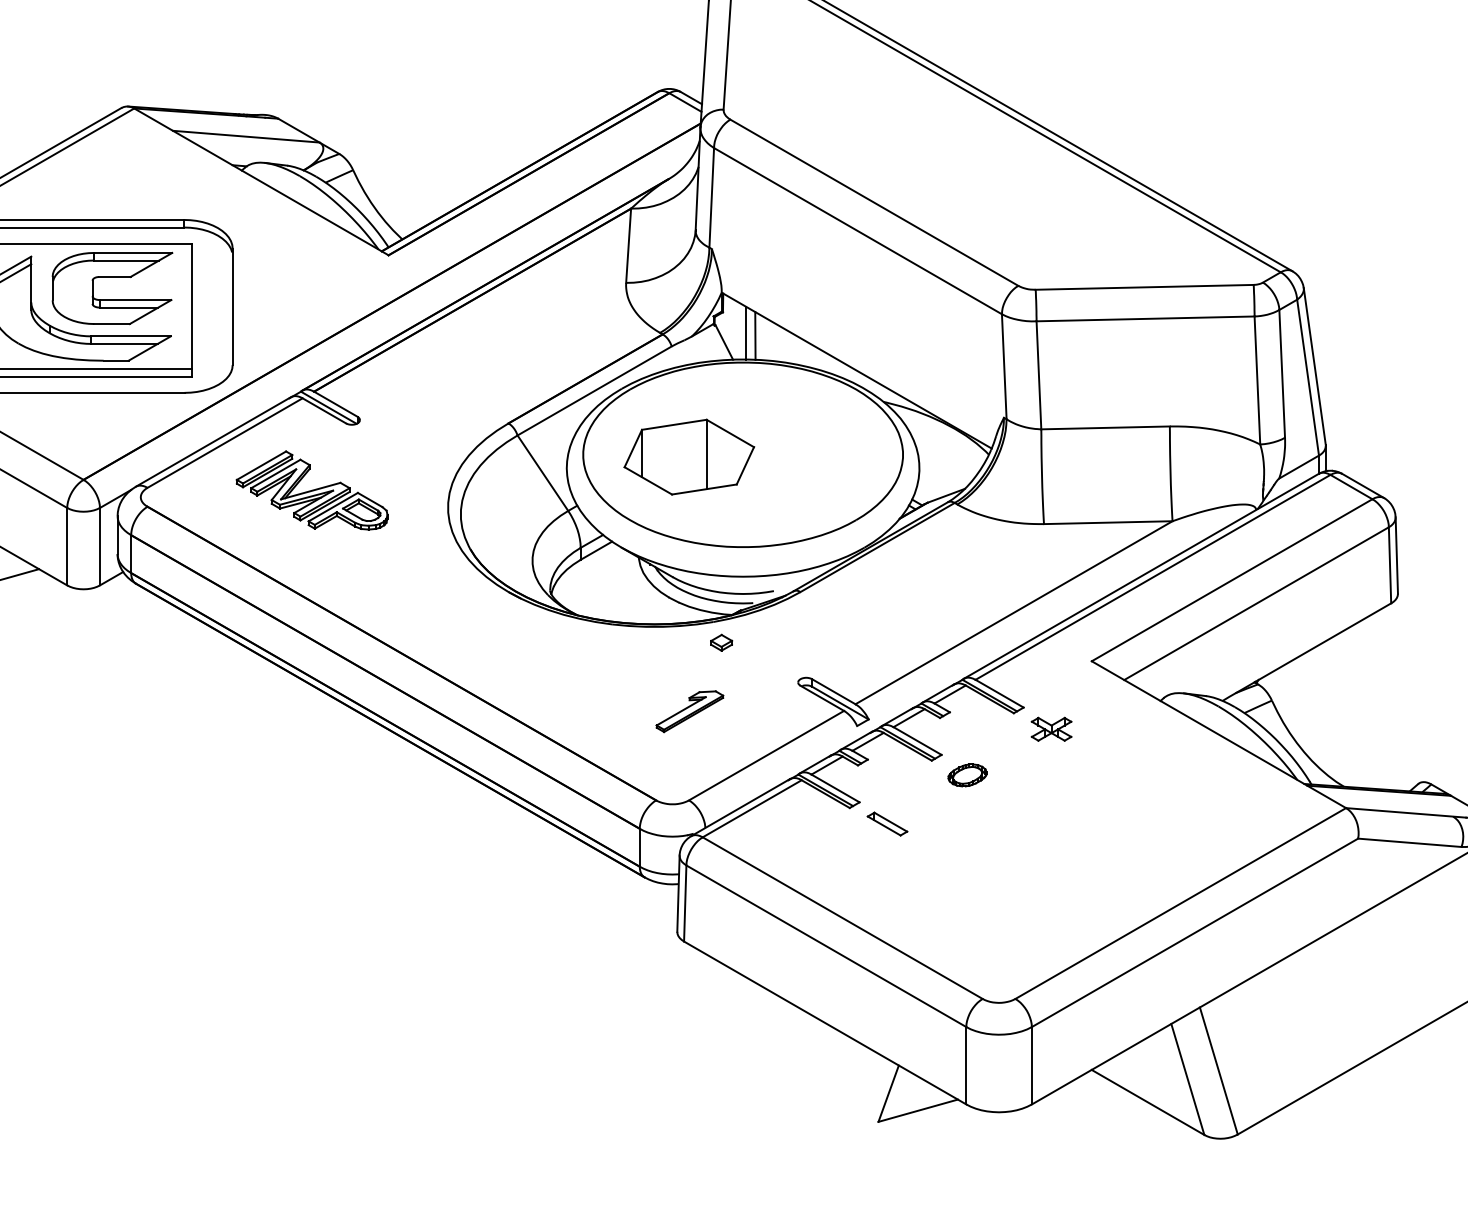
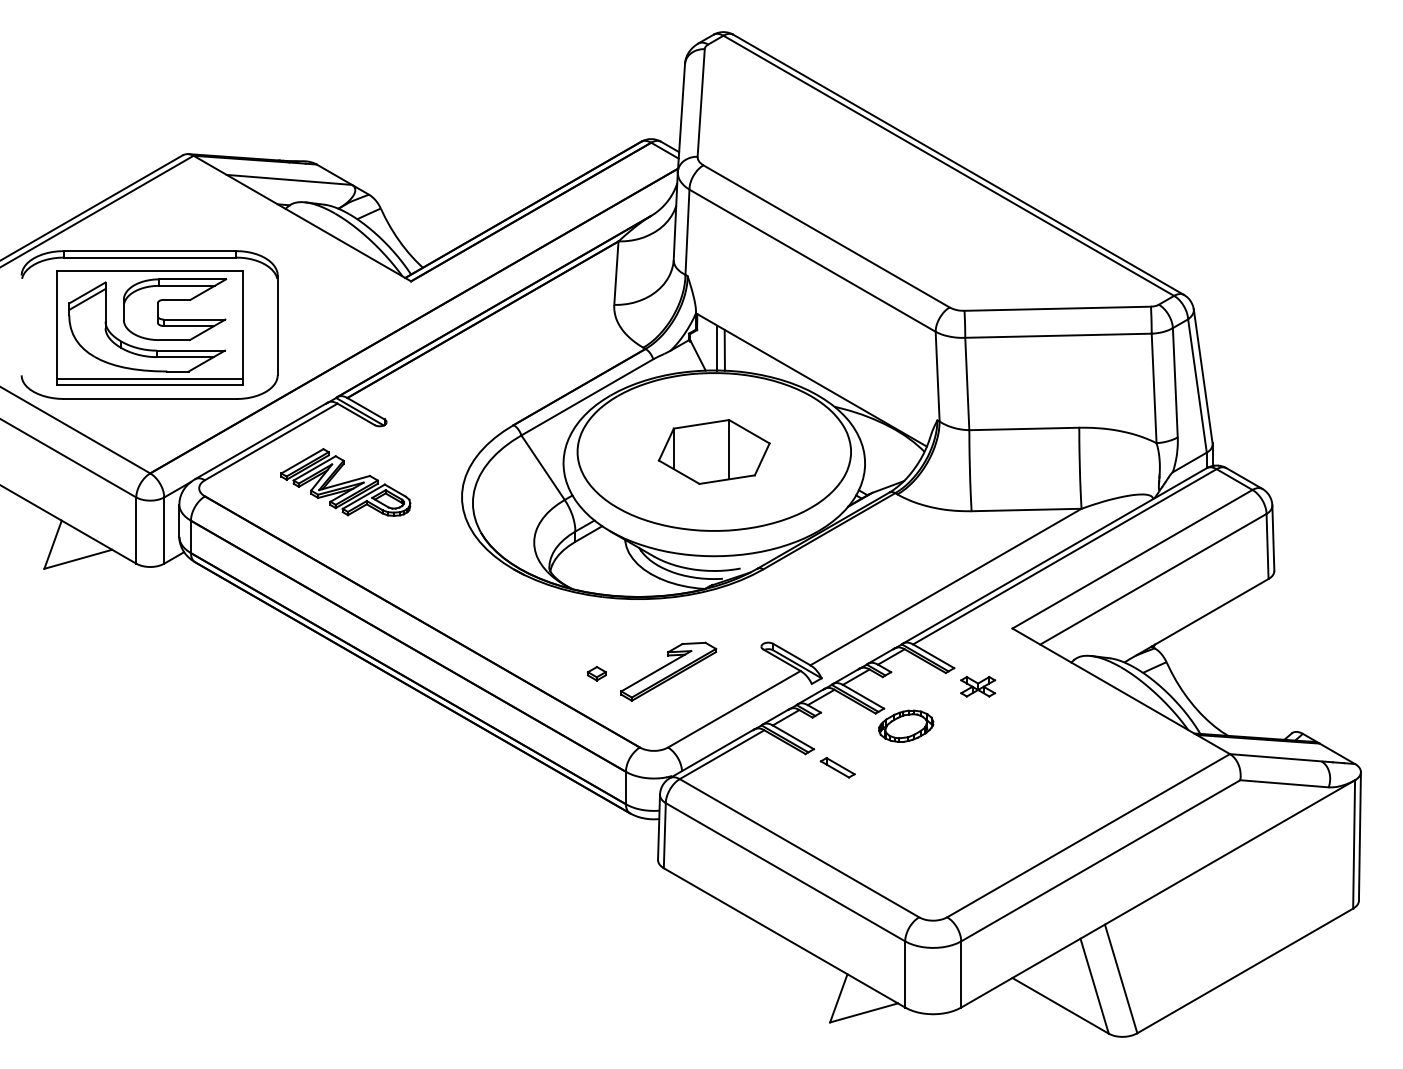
part: (688, 456) -> (713, 451), moved
part: (721, 642) -> (596, 673), moved
part: (689, 711) -> (668, 671), size x1.67
part: (967, 774) -> (906, 725), size x1.67

